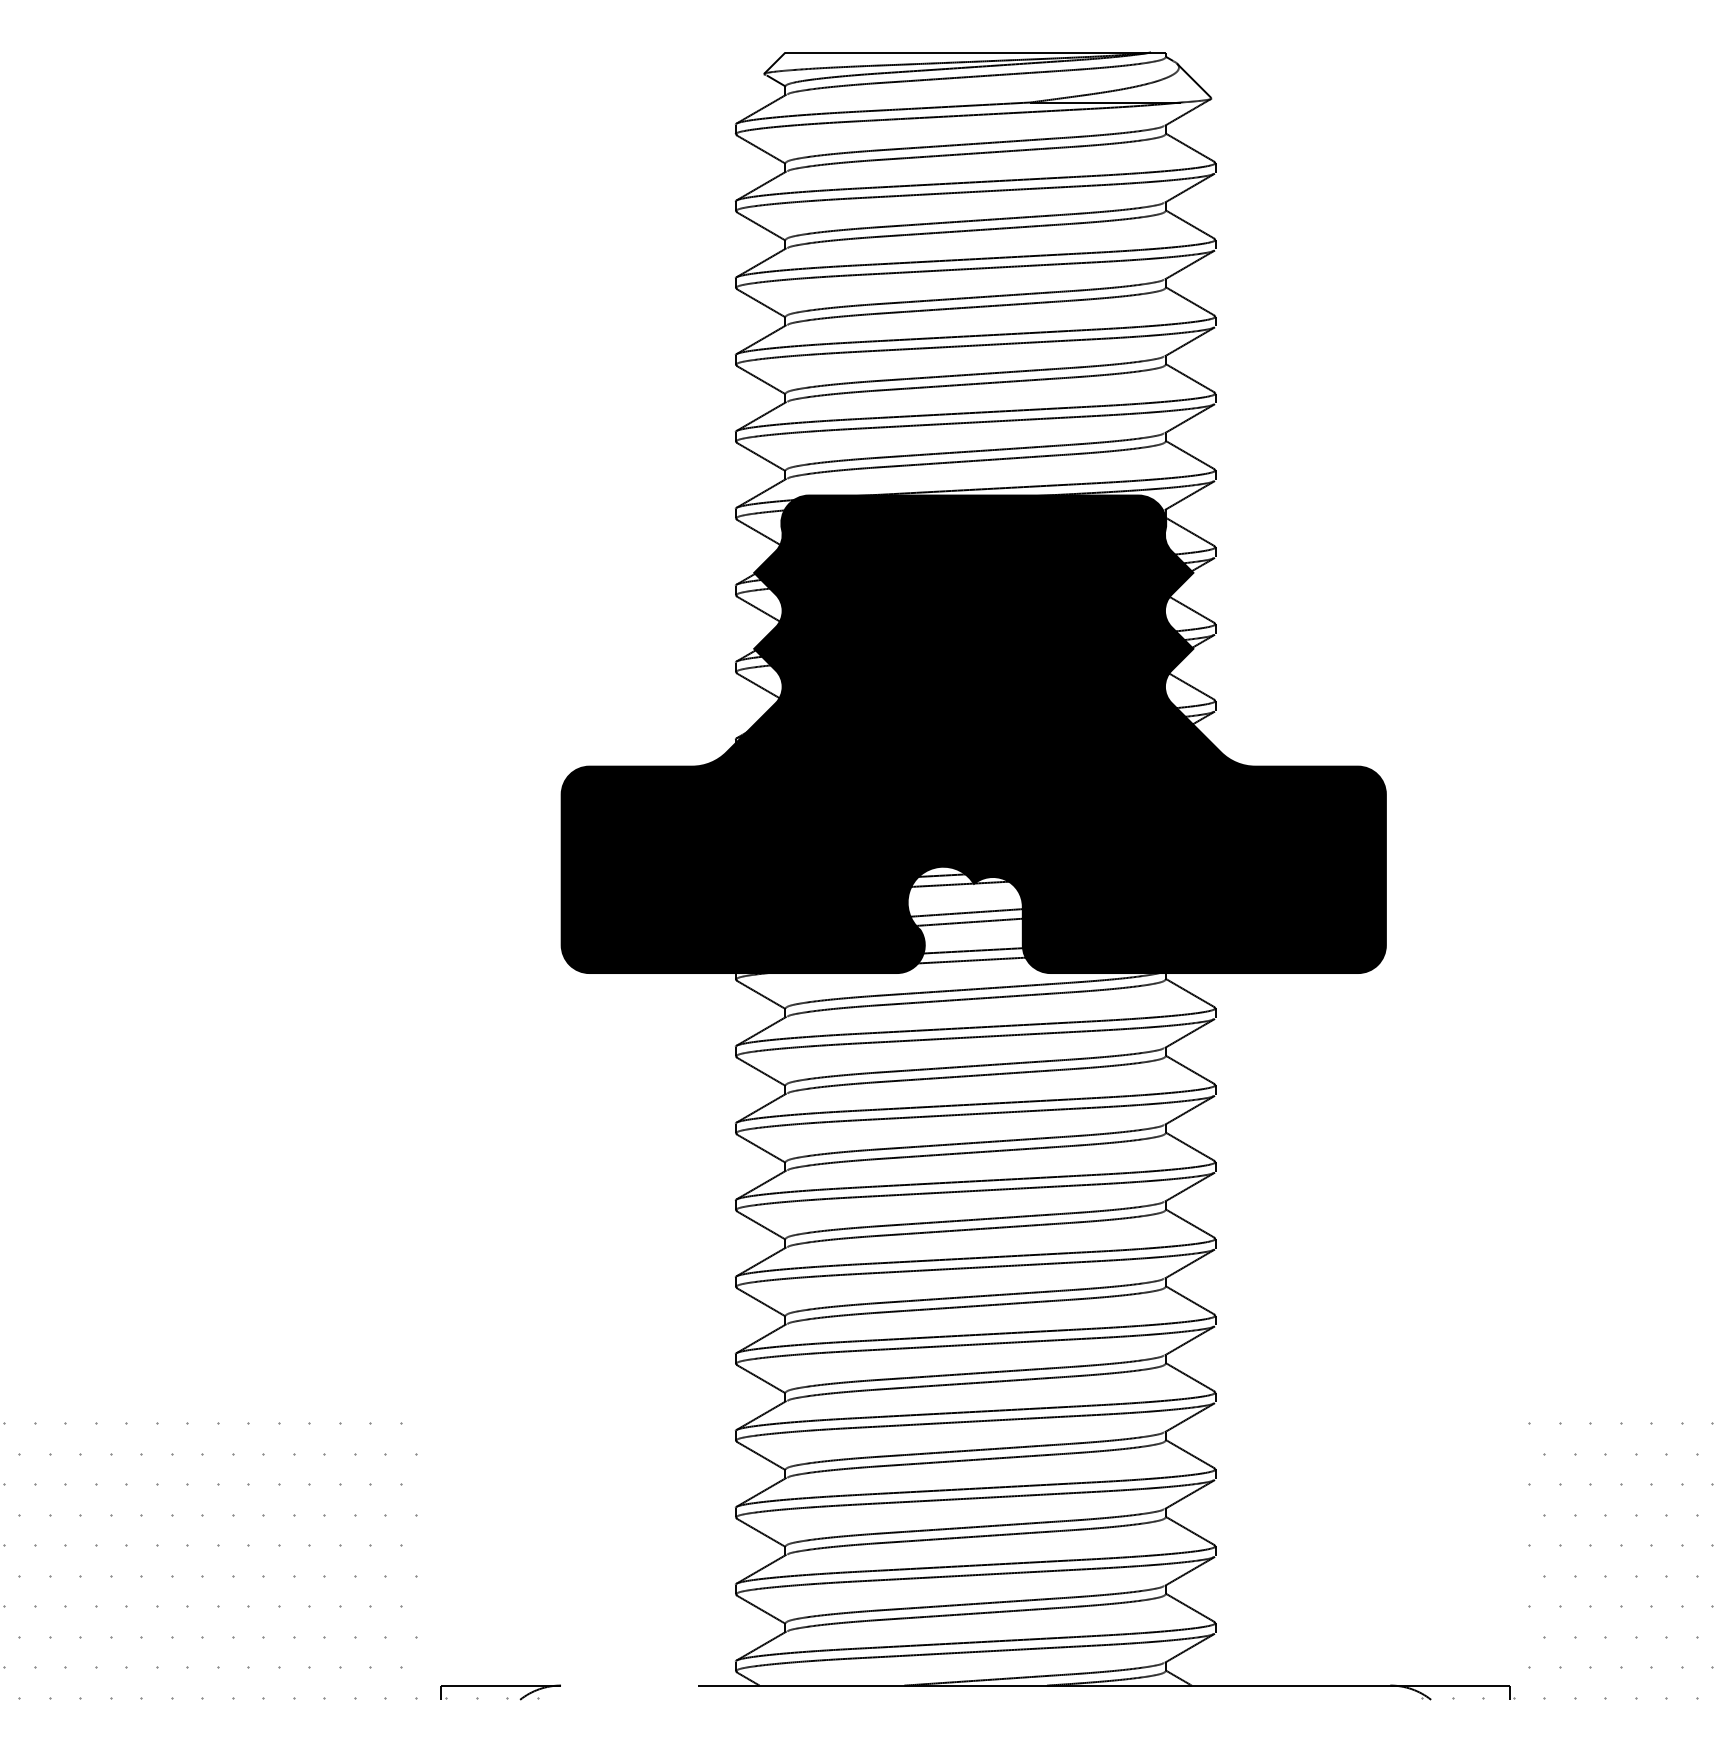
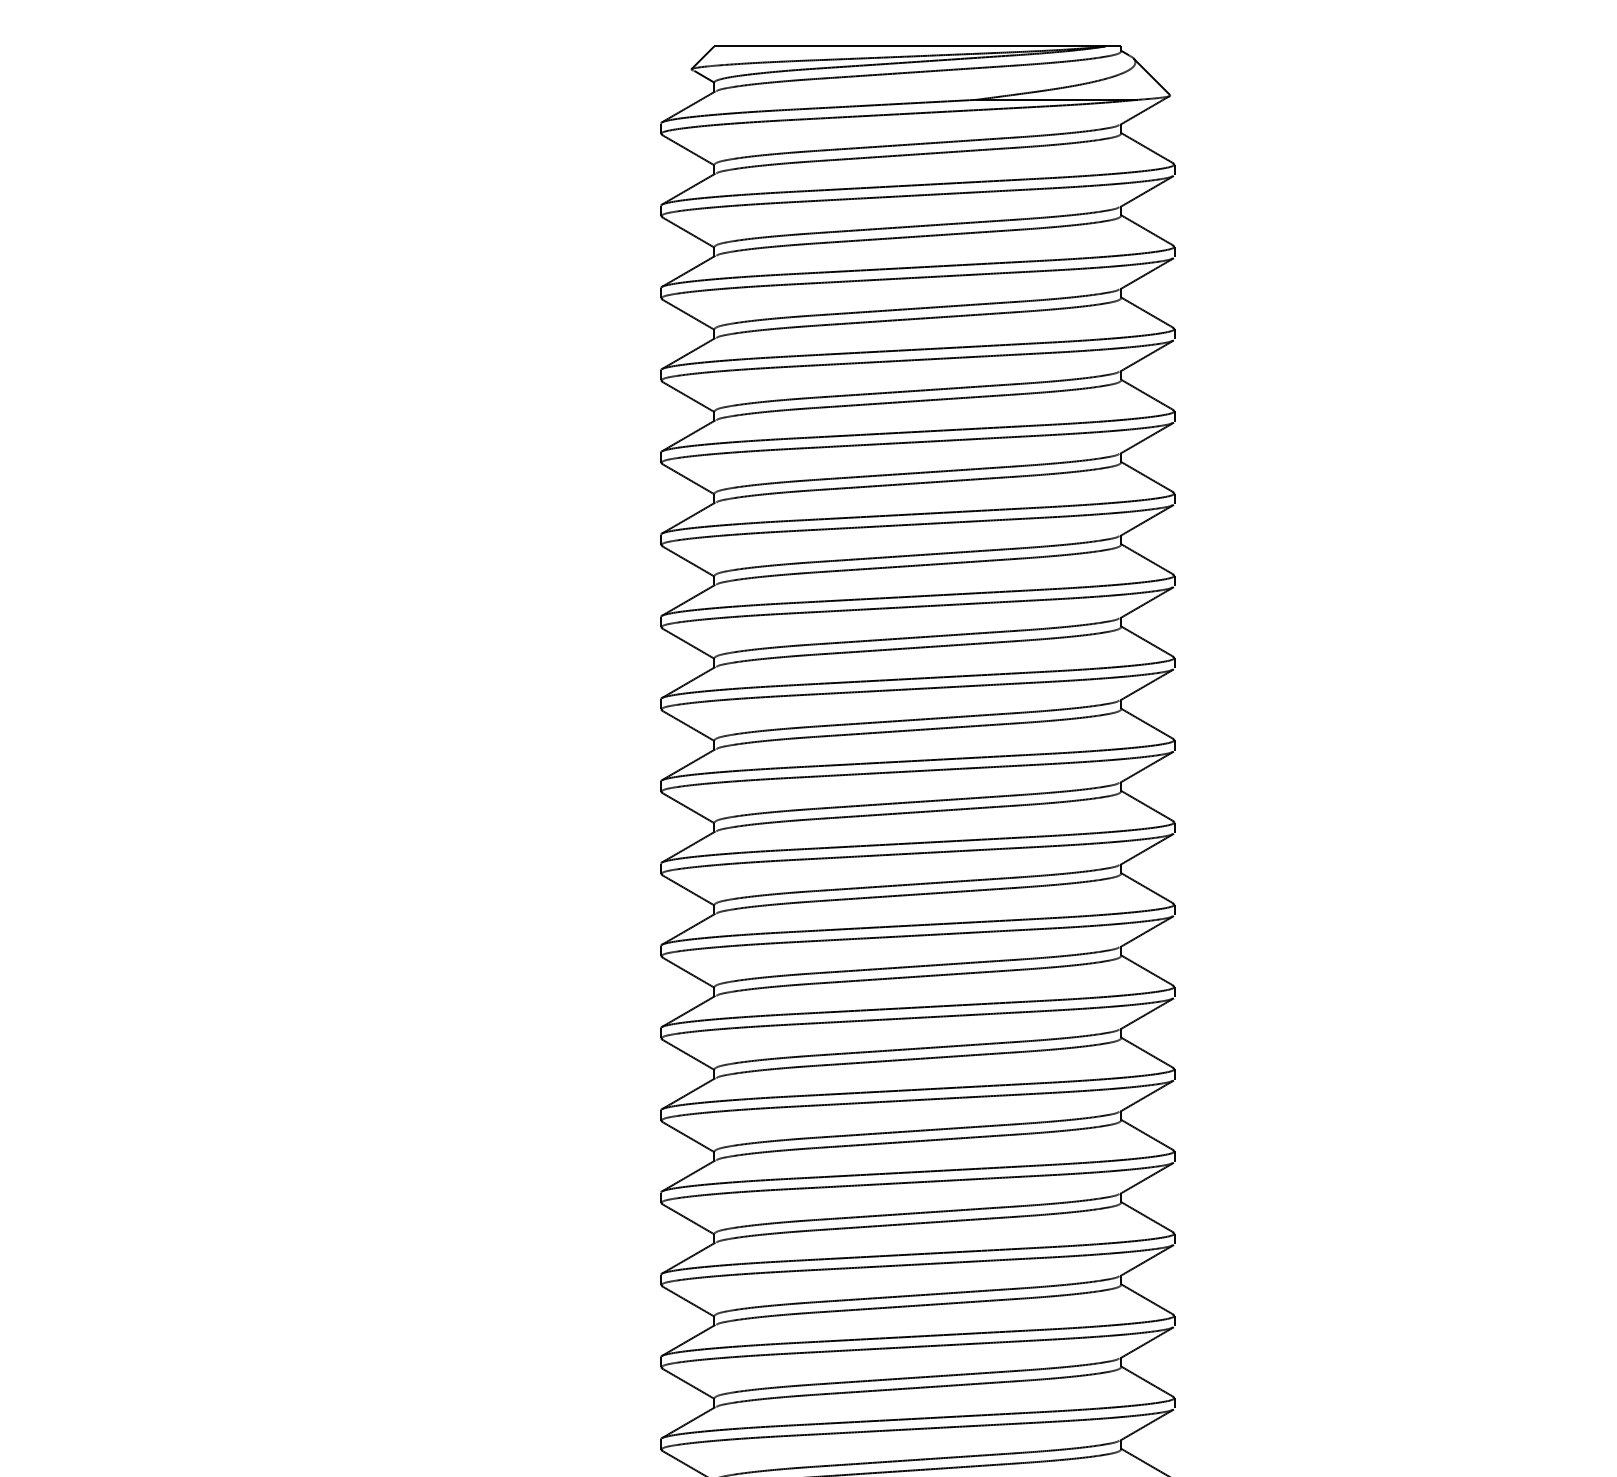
fill: (973, 734) -> (915, 776), removed

